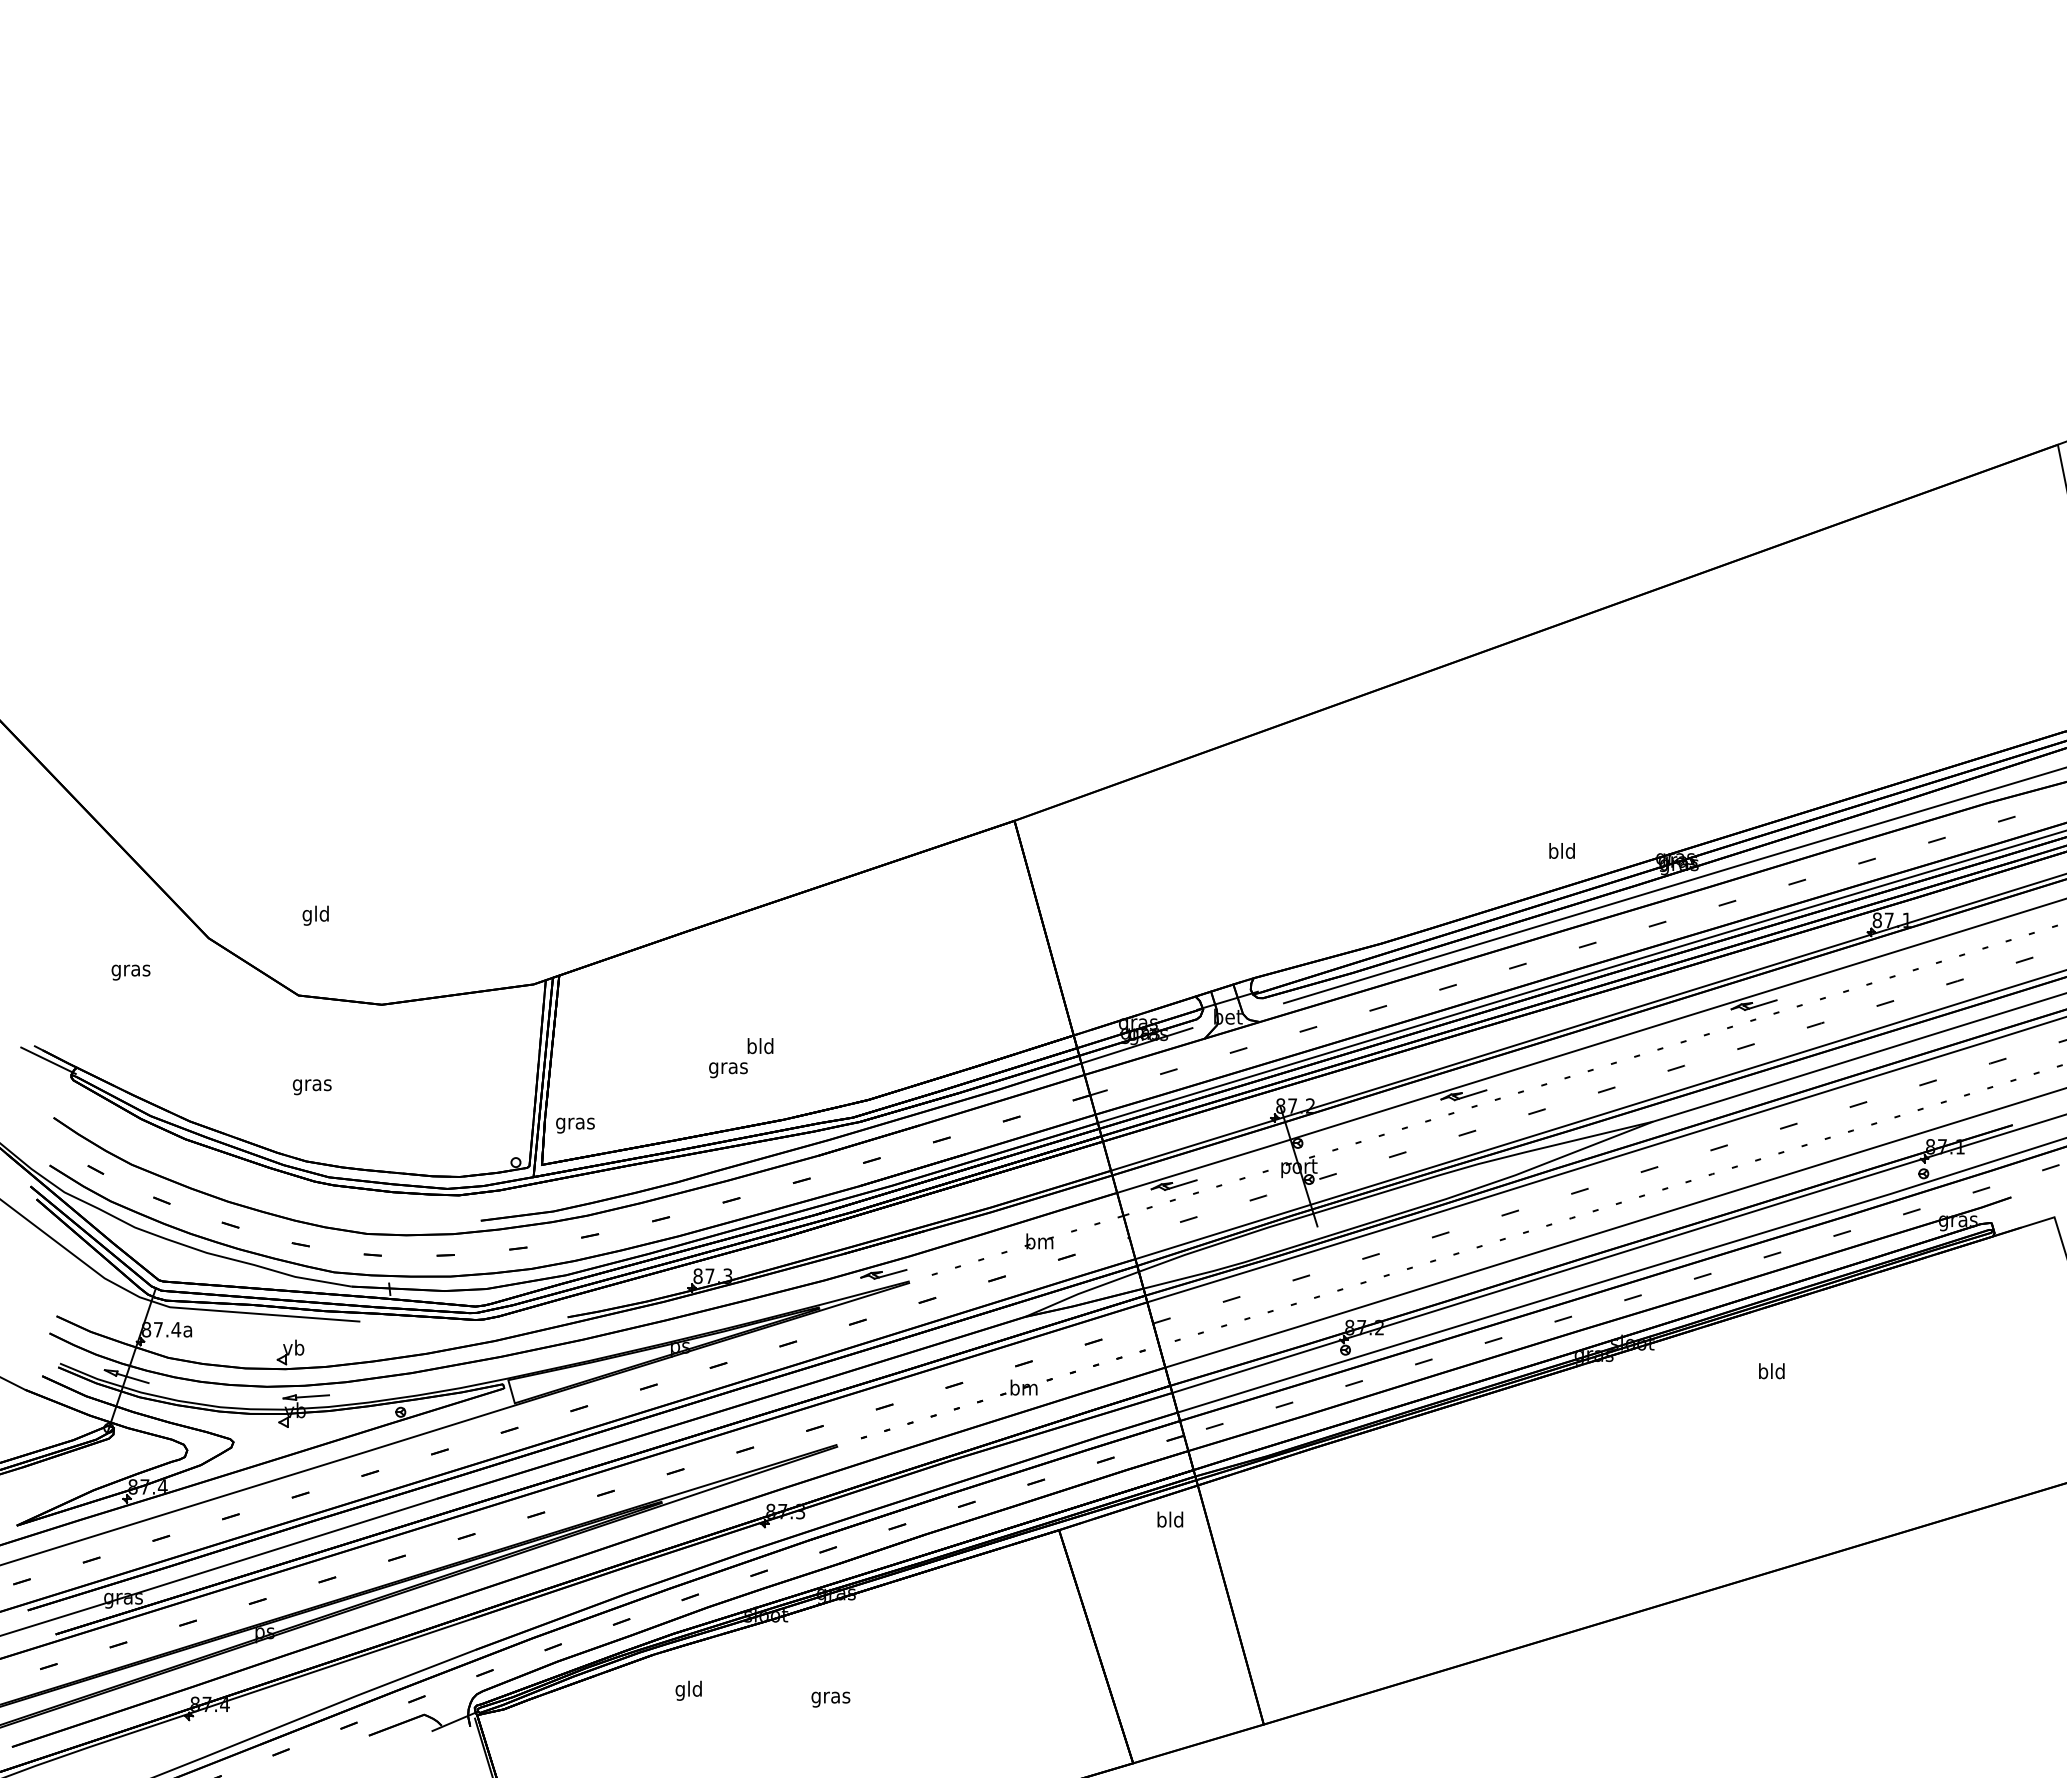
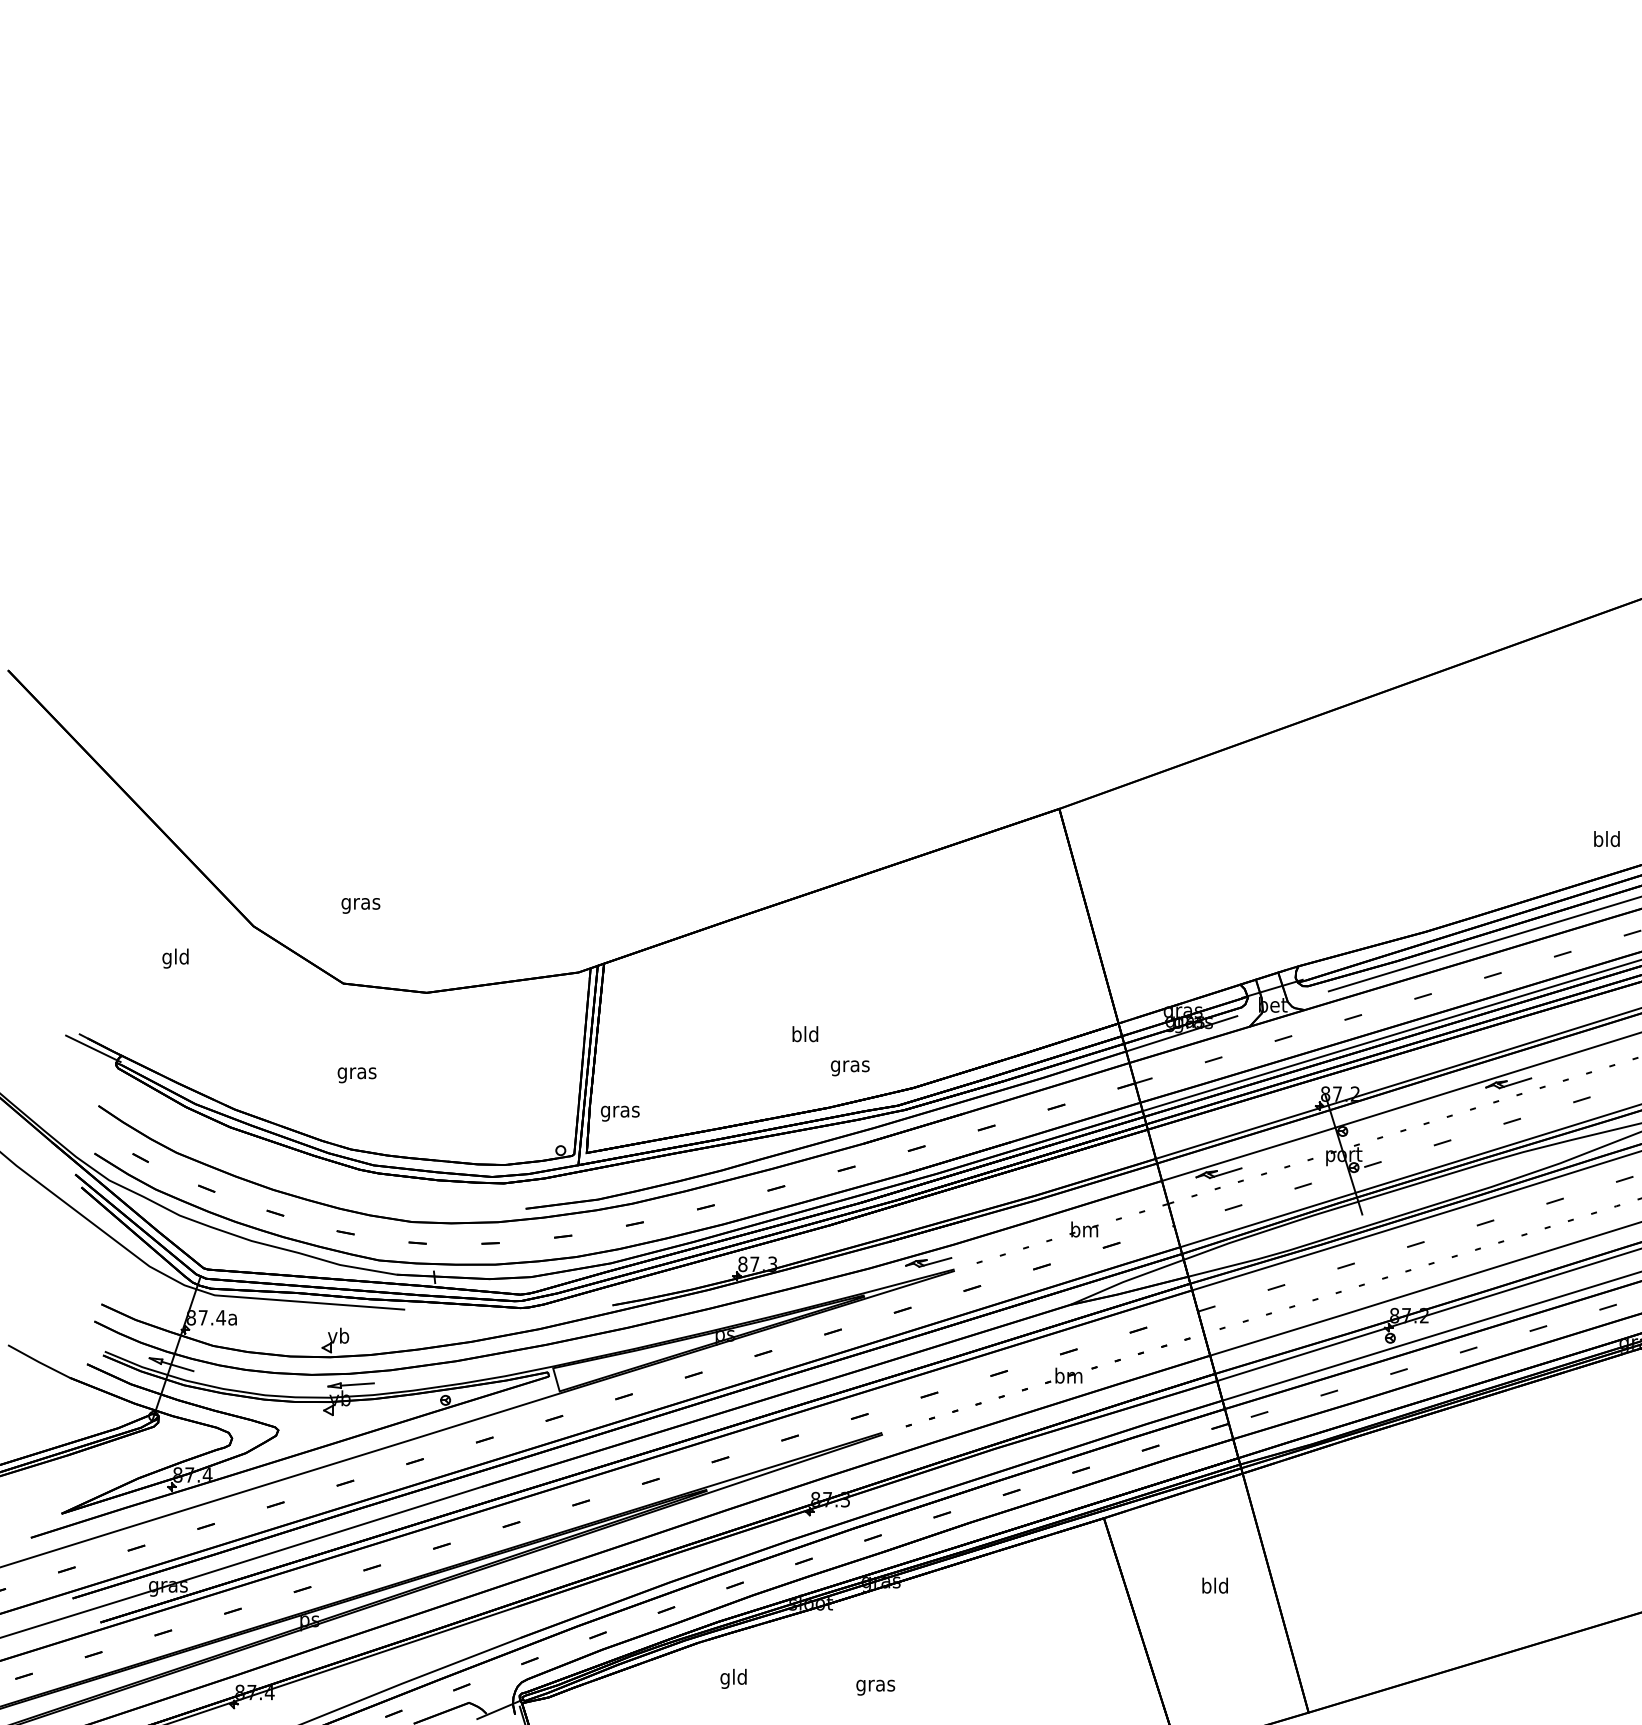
text: (315, 915) -> (360, 903), gld -> gras
text: (130, 970) -> (175, 958), gras -> gld
text: (728, 1070) -> (850, 1068), moved
text: (1170, 1519) -> (1215, 1585), moved

